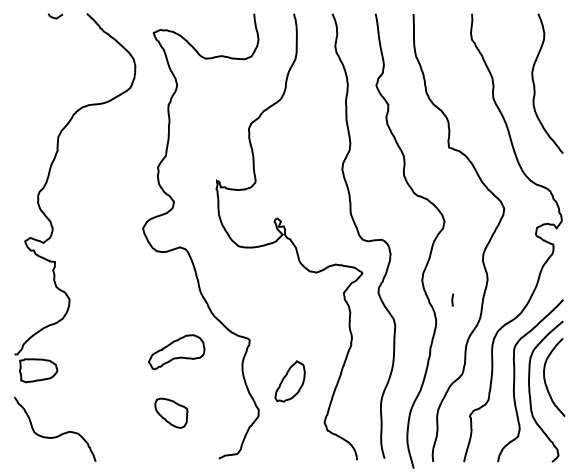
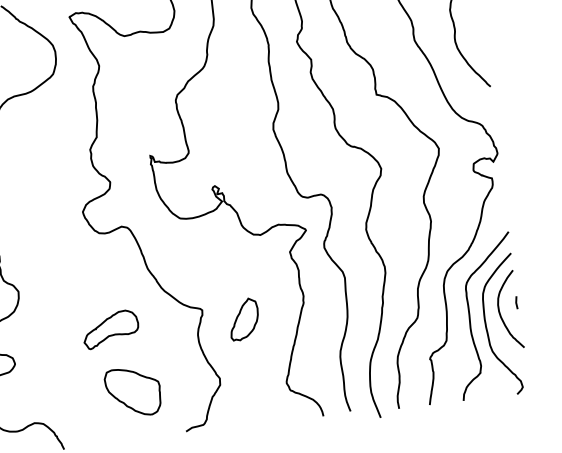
line: (452, 299) -> (516, 302), moved
part: (176, 352) -> (110, 329), moved
part: (289, 381) -> (243, 319), moved
part: (171, 413) -> (133, 392), size x1.67

